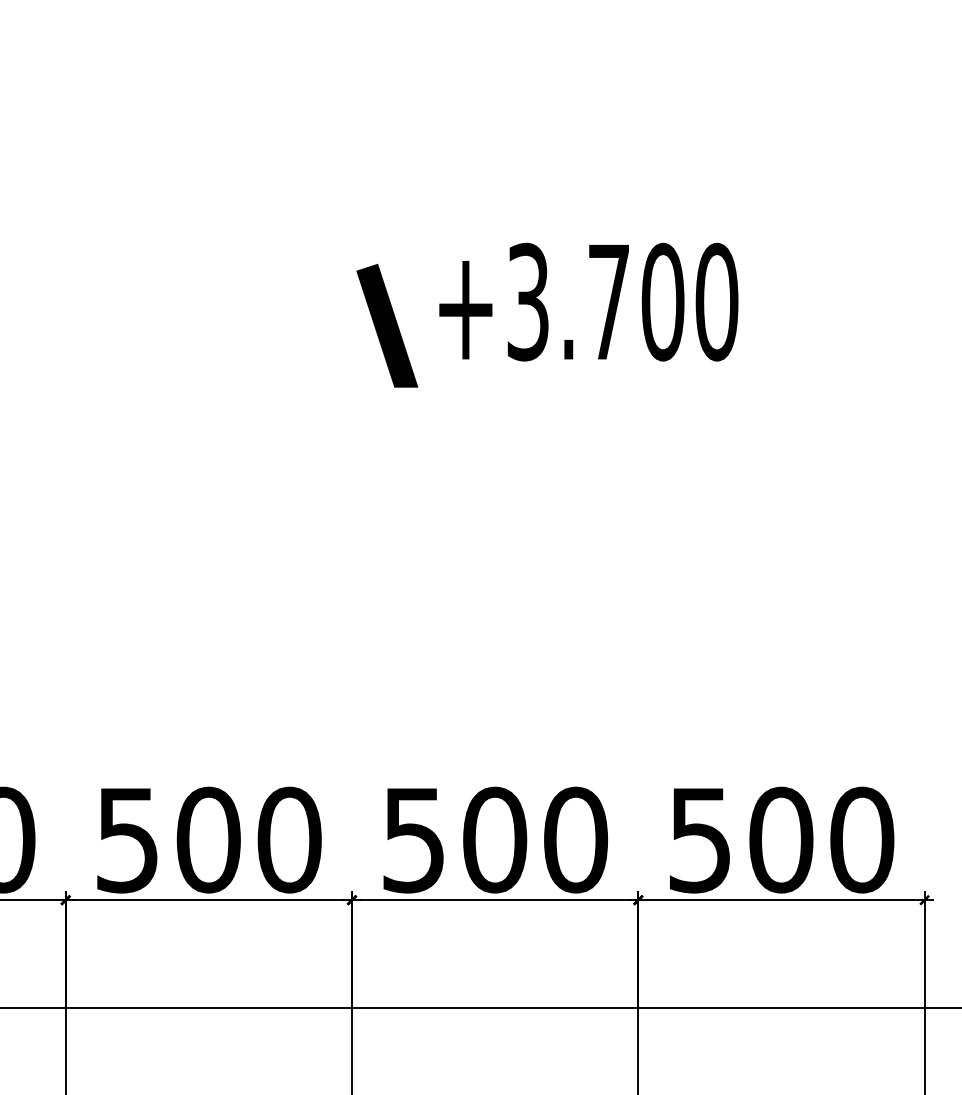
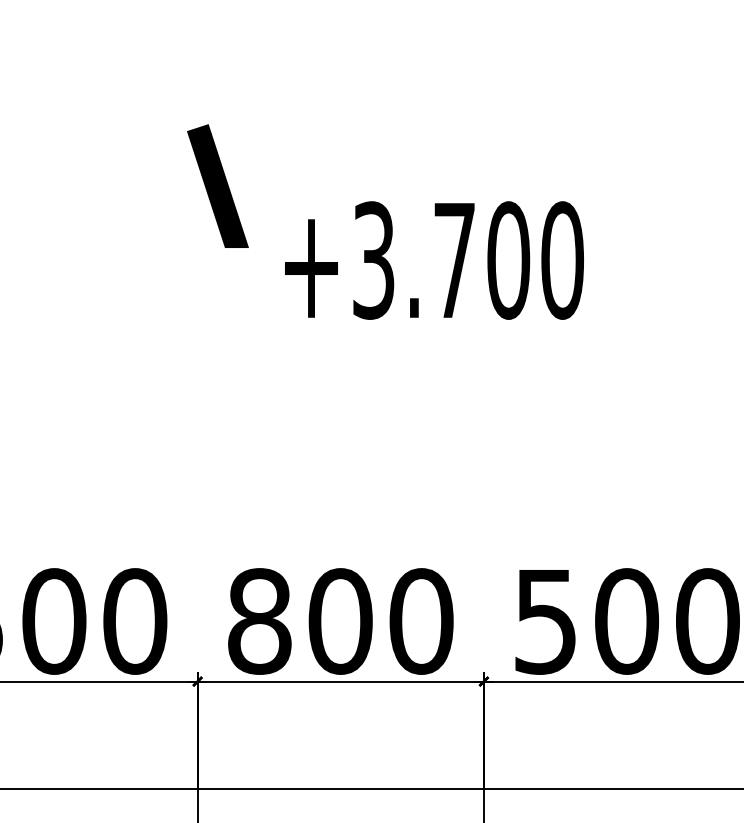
text: (588, 301) -> (434, 259), moved
curve: (387, 325) -> (218, 185), moved
text: (413, 839) -> (259, 620), 500 -> 800

